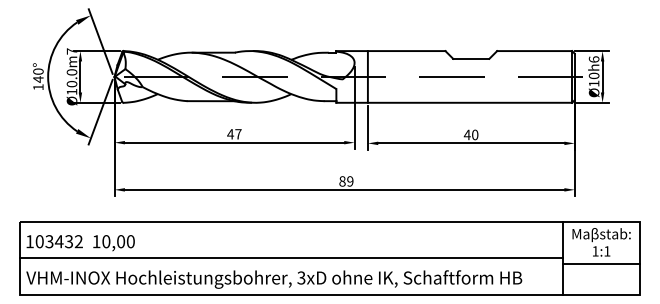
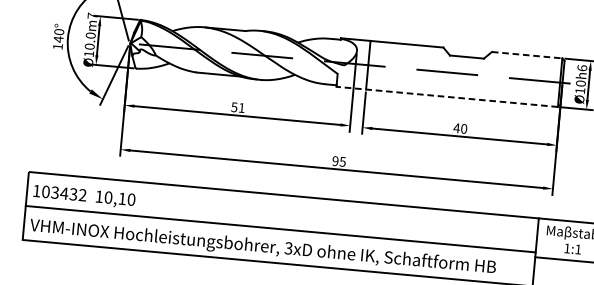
line: (535, 51) -> (527, 55), solid -> dashed
line: (454, 102) -> (447, 96), solid -> dashed
text: (234, 134) -> (238, 107), 47 -> 51
text: (346, 181) -> (339, 161), 89 -> 95
text: (121, 241) -> (122, 198), 10,00 -> 10,10

